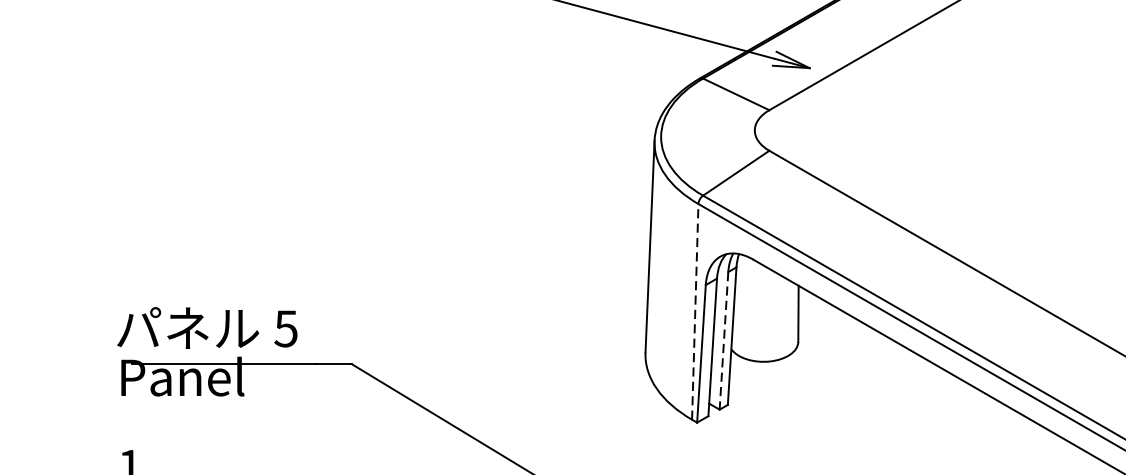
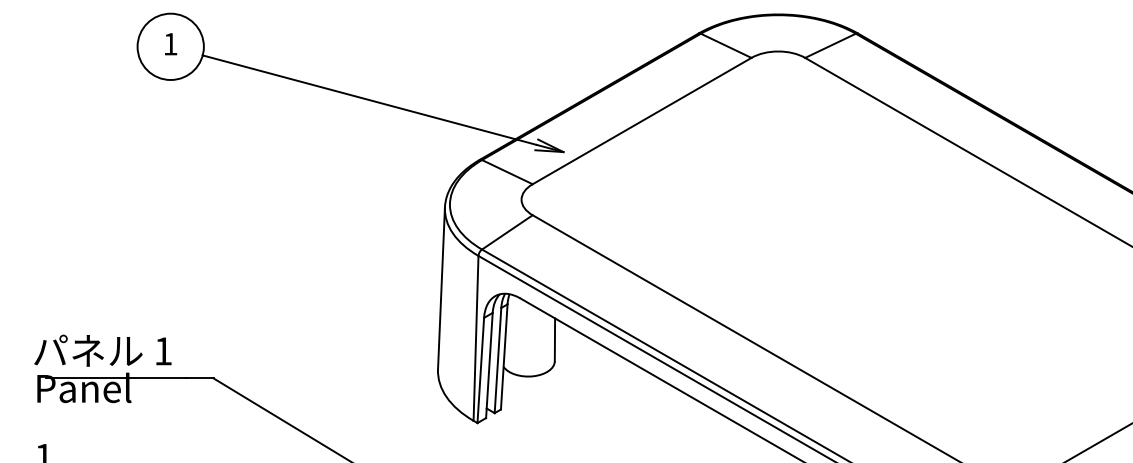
line: (695, 310) -> (476, 337), dashed -> solid
text: (285, 329) -> (162, 351), 5 -> 1
line: (724, 340) -> (498, 360), dashed -> solid

